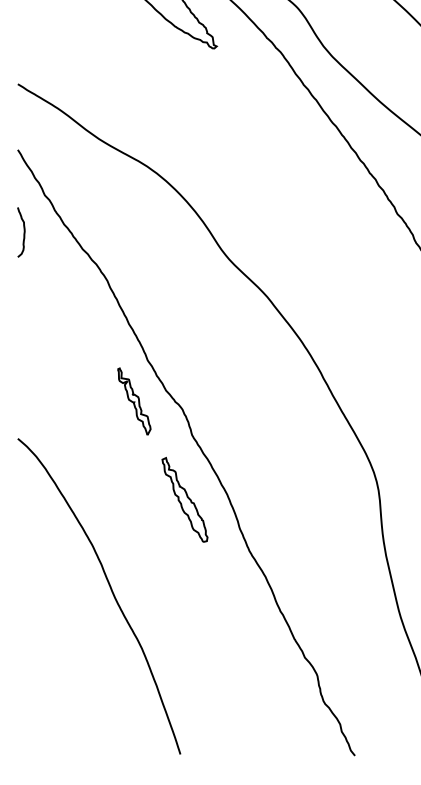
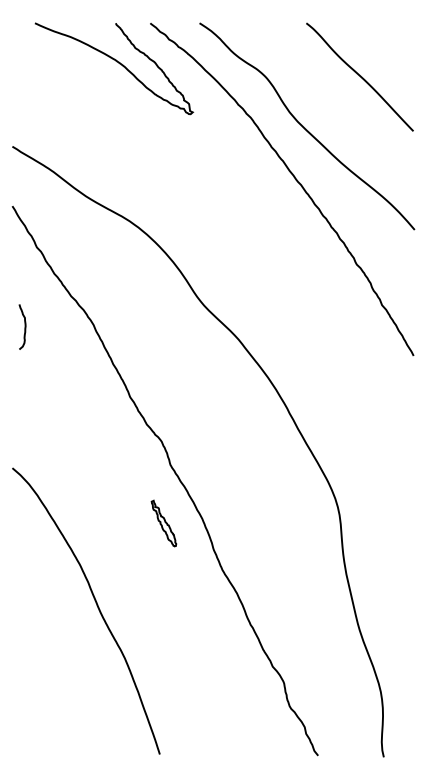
curve: (23, 231) -> (24, 326), moved
part: (133, 401) -> (117, 434), removed
part: (184, 499) -> (163, 523), size x0.6

